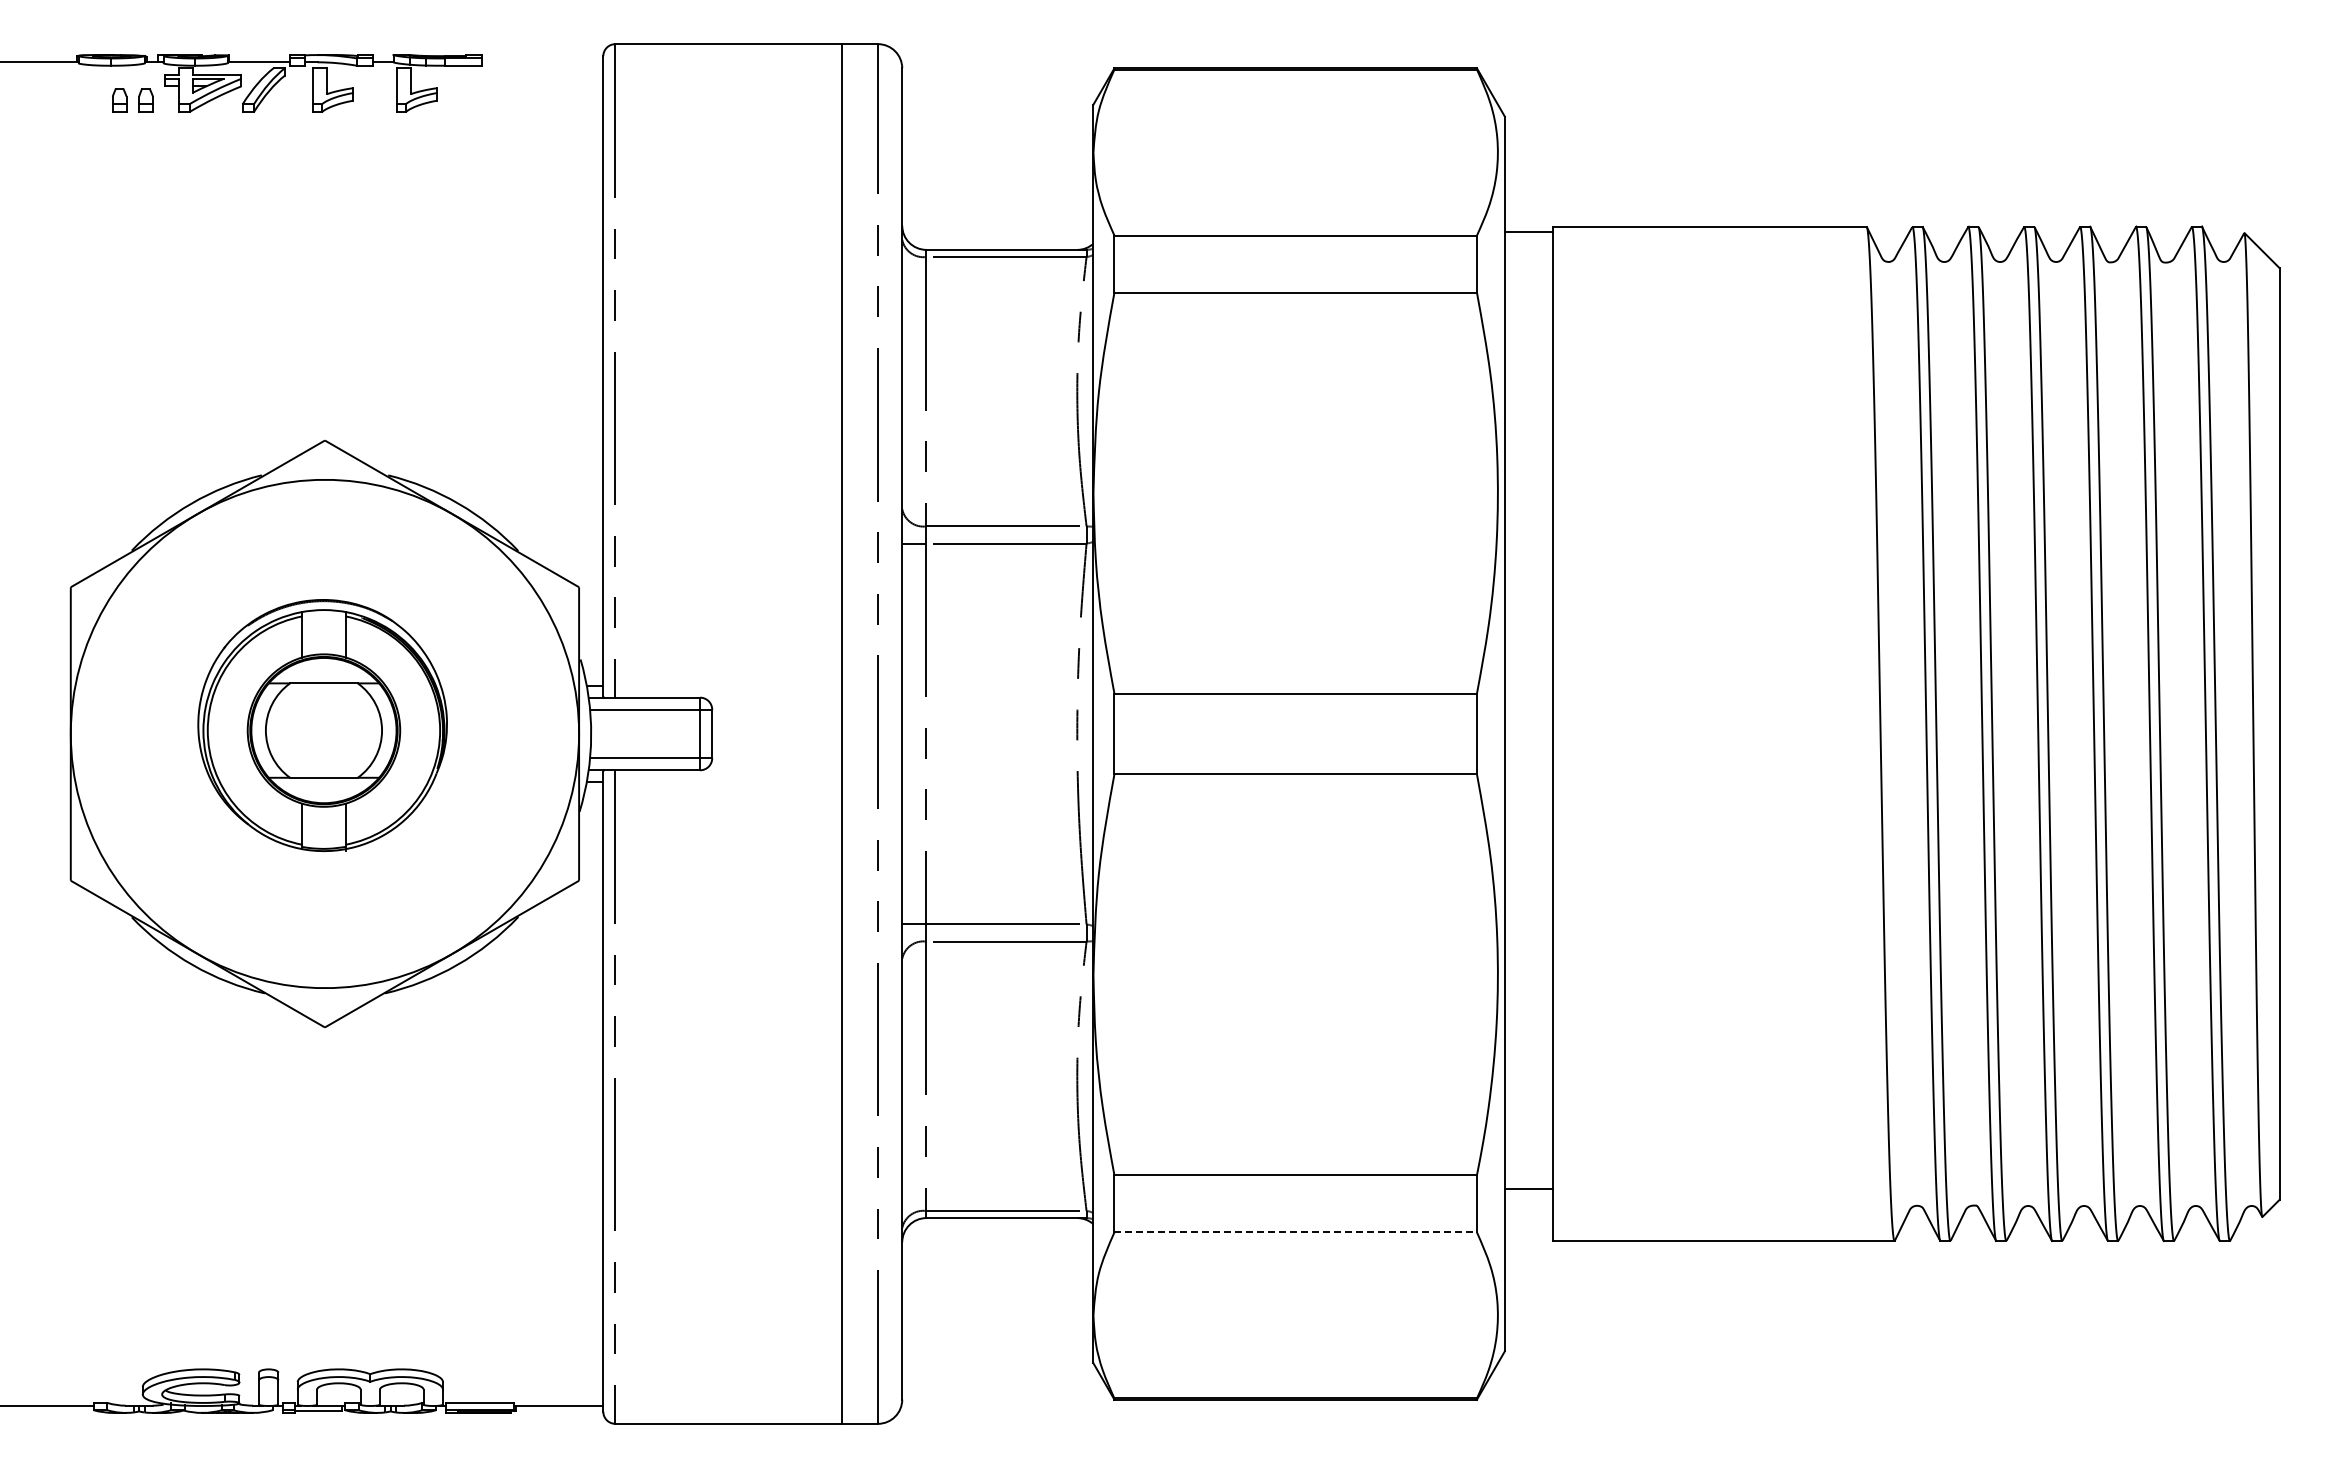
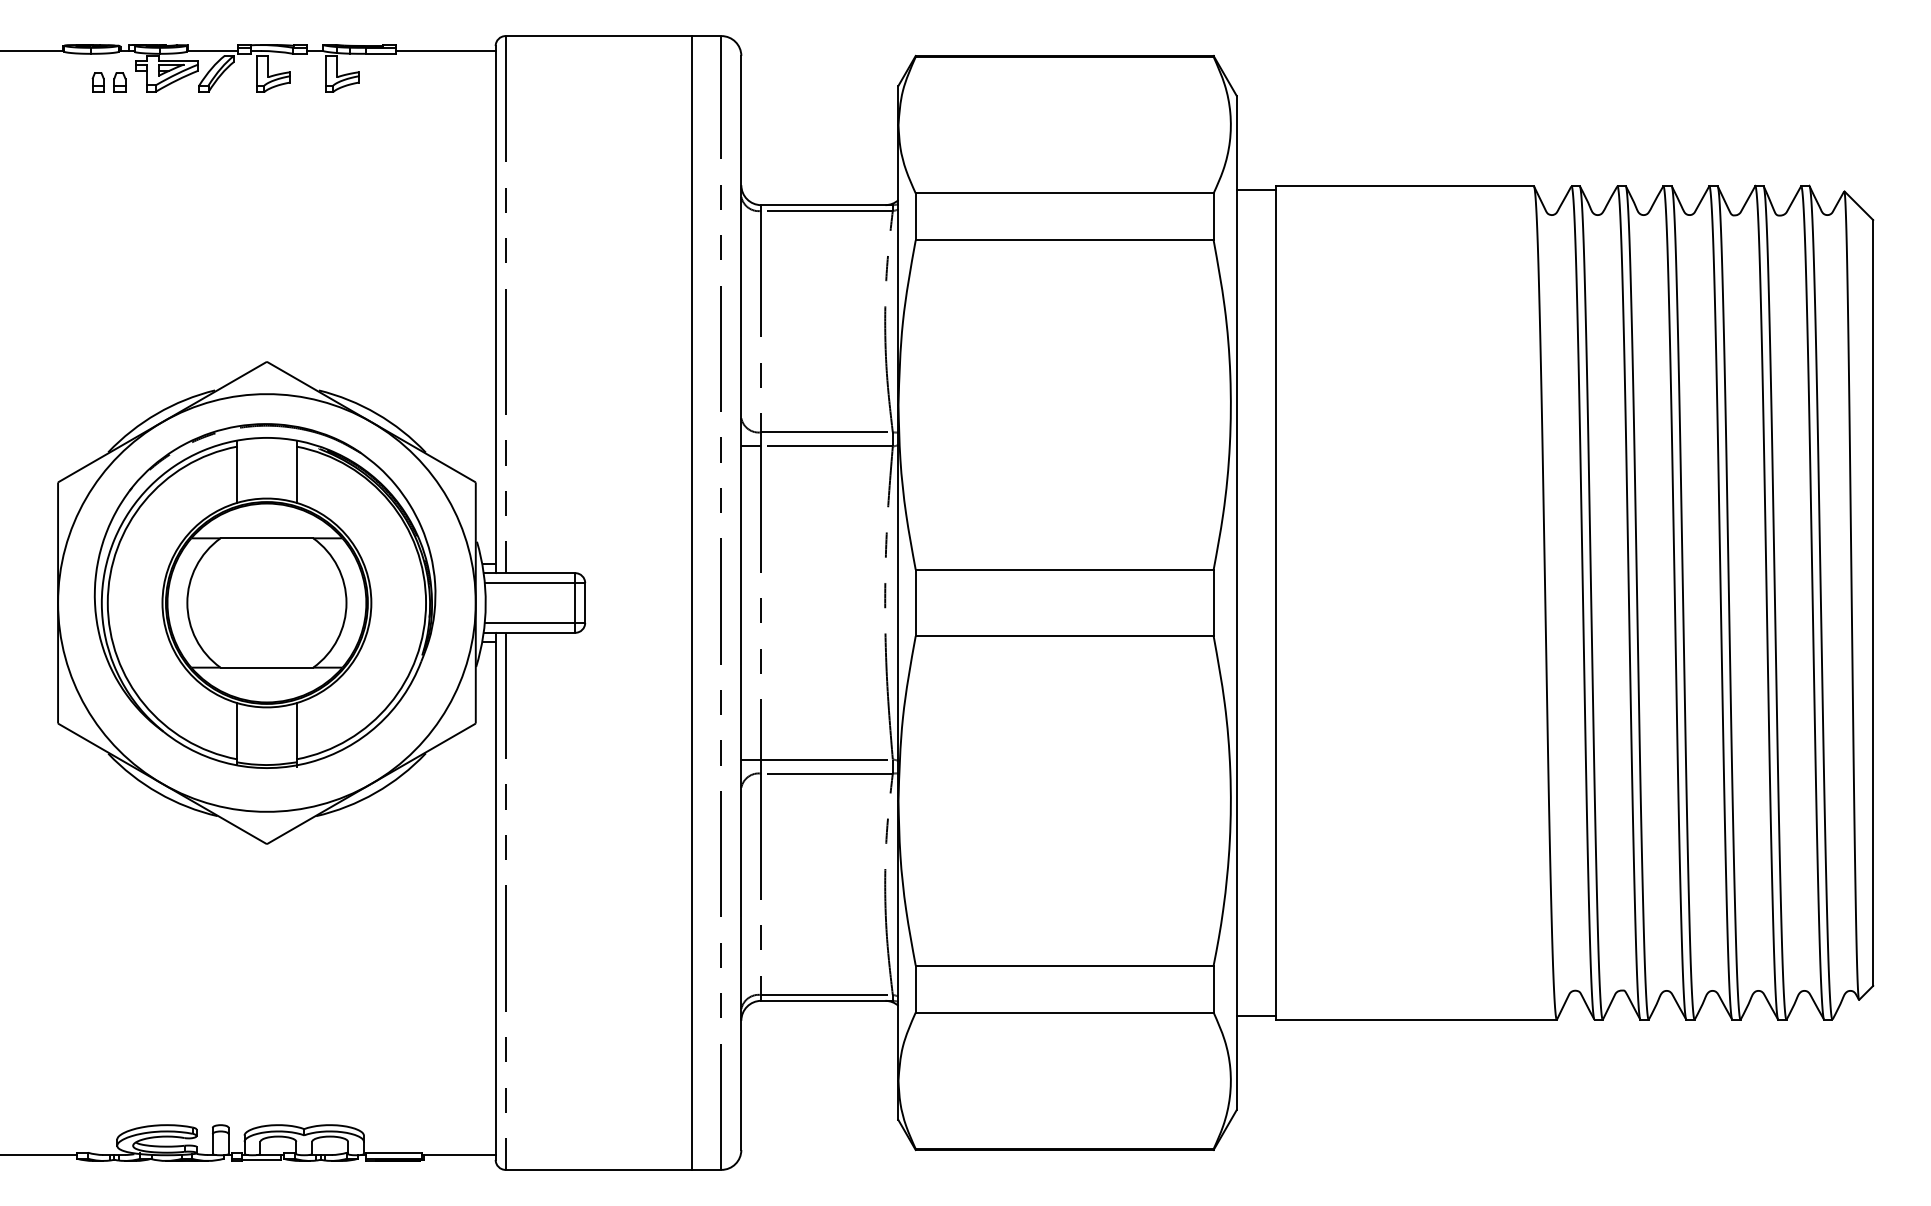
line: (542, 62) -> (445, 51), added
part: (322, 725) -> (264, 596), size x1.67
line: (1528, 1189) -> (1256, 1015), moved
line: (1296, 1232) -> (1065, 1012), dashed -> solid

